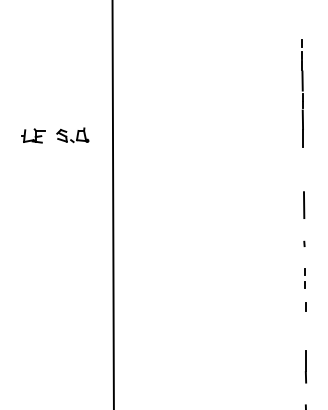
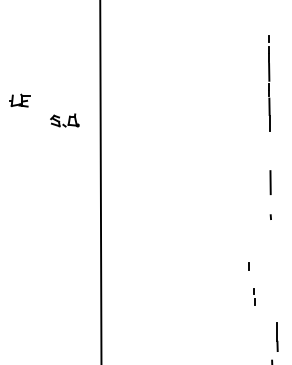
part: (33, 135) -> (20, 100), moved
line: (304, 275) -> (254, 294), moved
line: (305, 306) -> (248, 265), moved
line: (305, 366) -> (277, 336), moved

